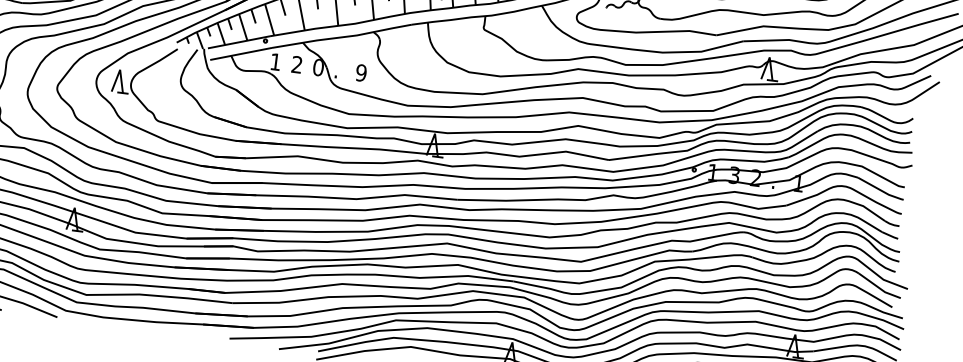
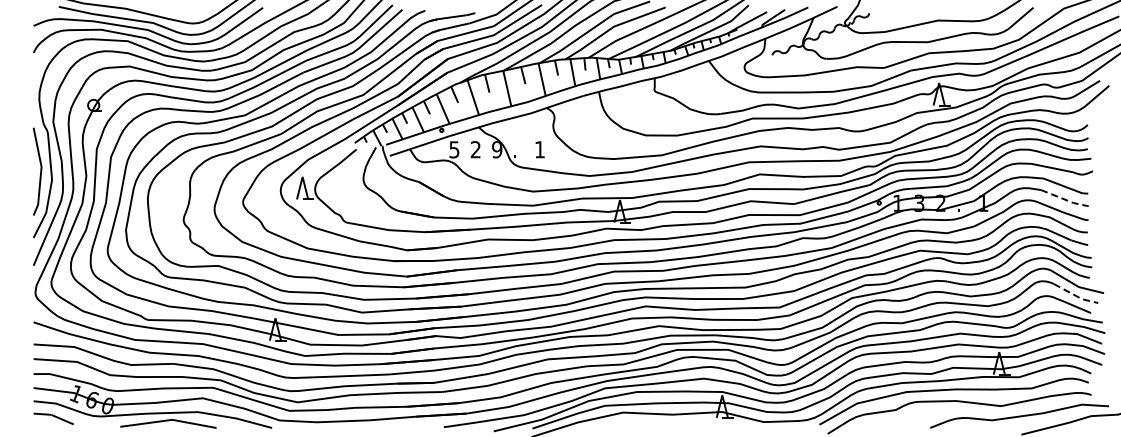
text: (275, 61) -> (454, 149), 1 -> 5
text: (318, 67) -> (497, 149), 0 -> 9
text: (360, 72) -> (539, 149), 9 -> 1
line: (882, 191) -> (1066, 200), solid -> dashed
line: (879, 287) -> (1075, 295), solid -> dashed

